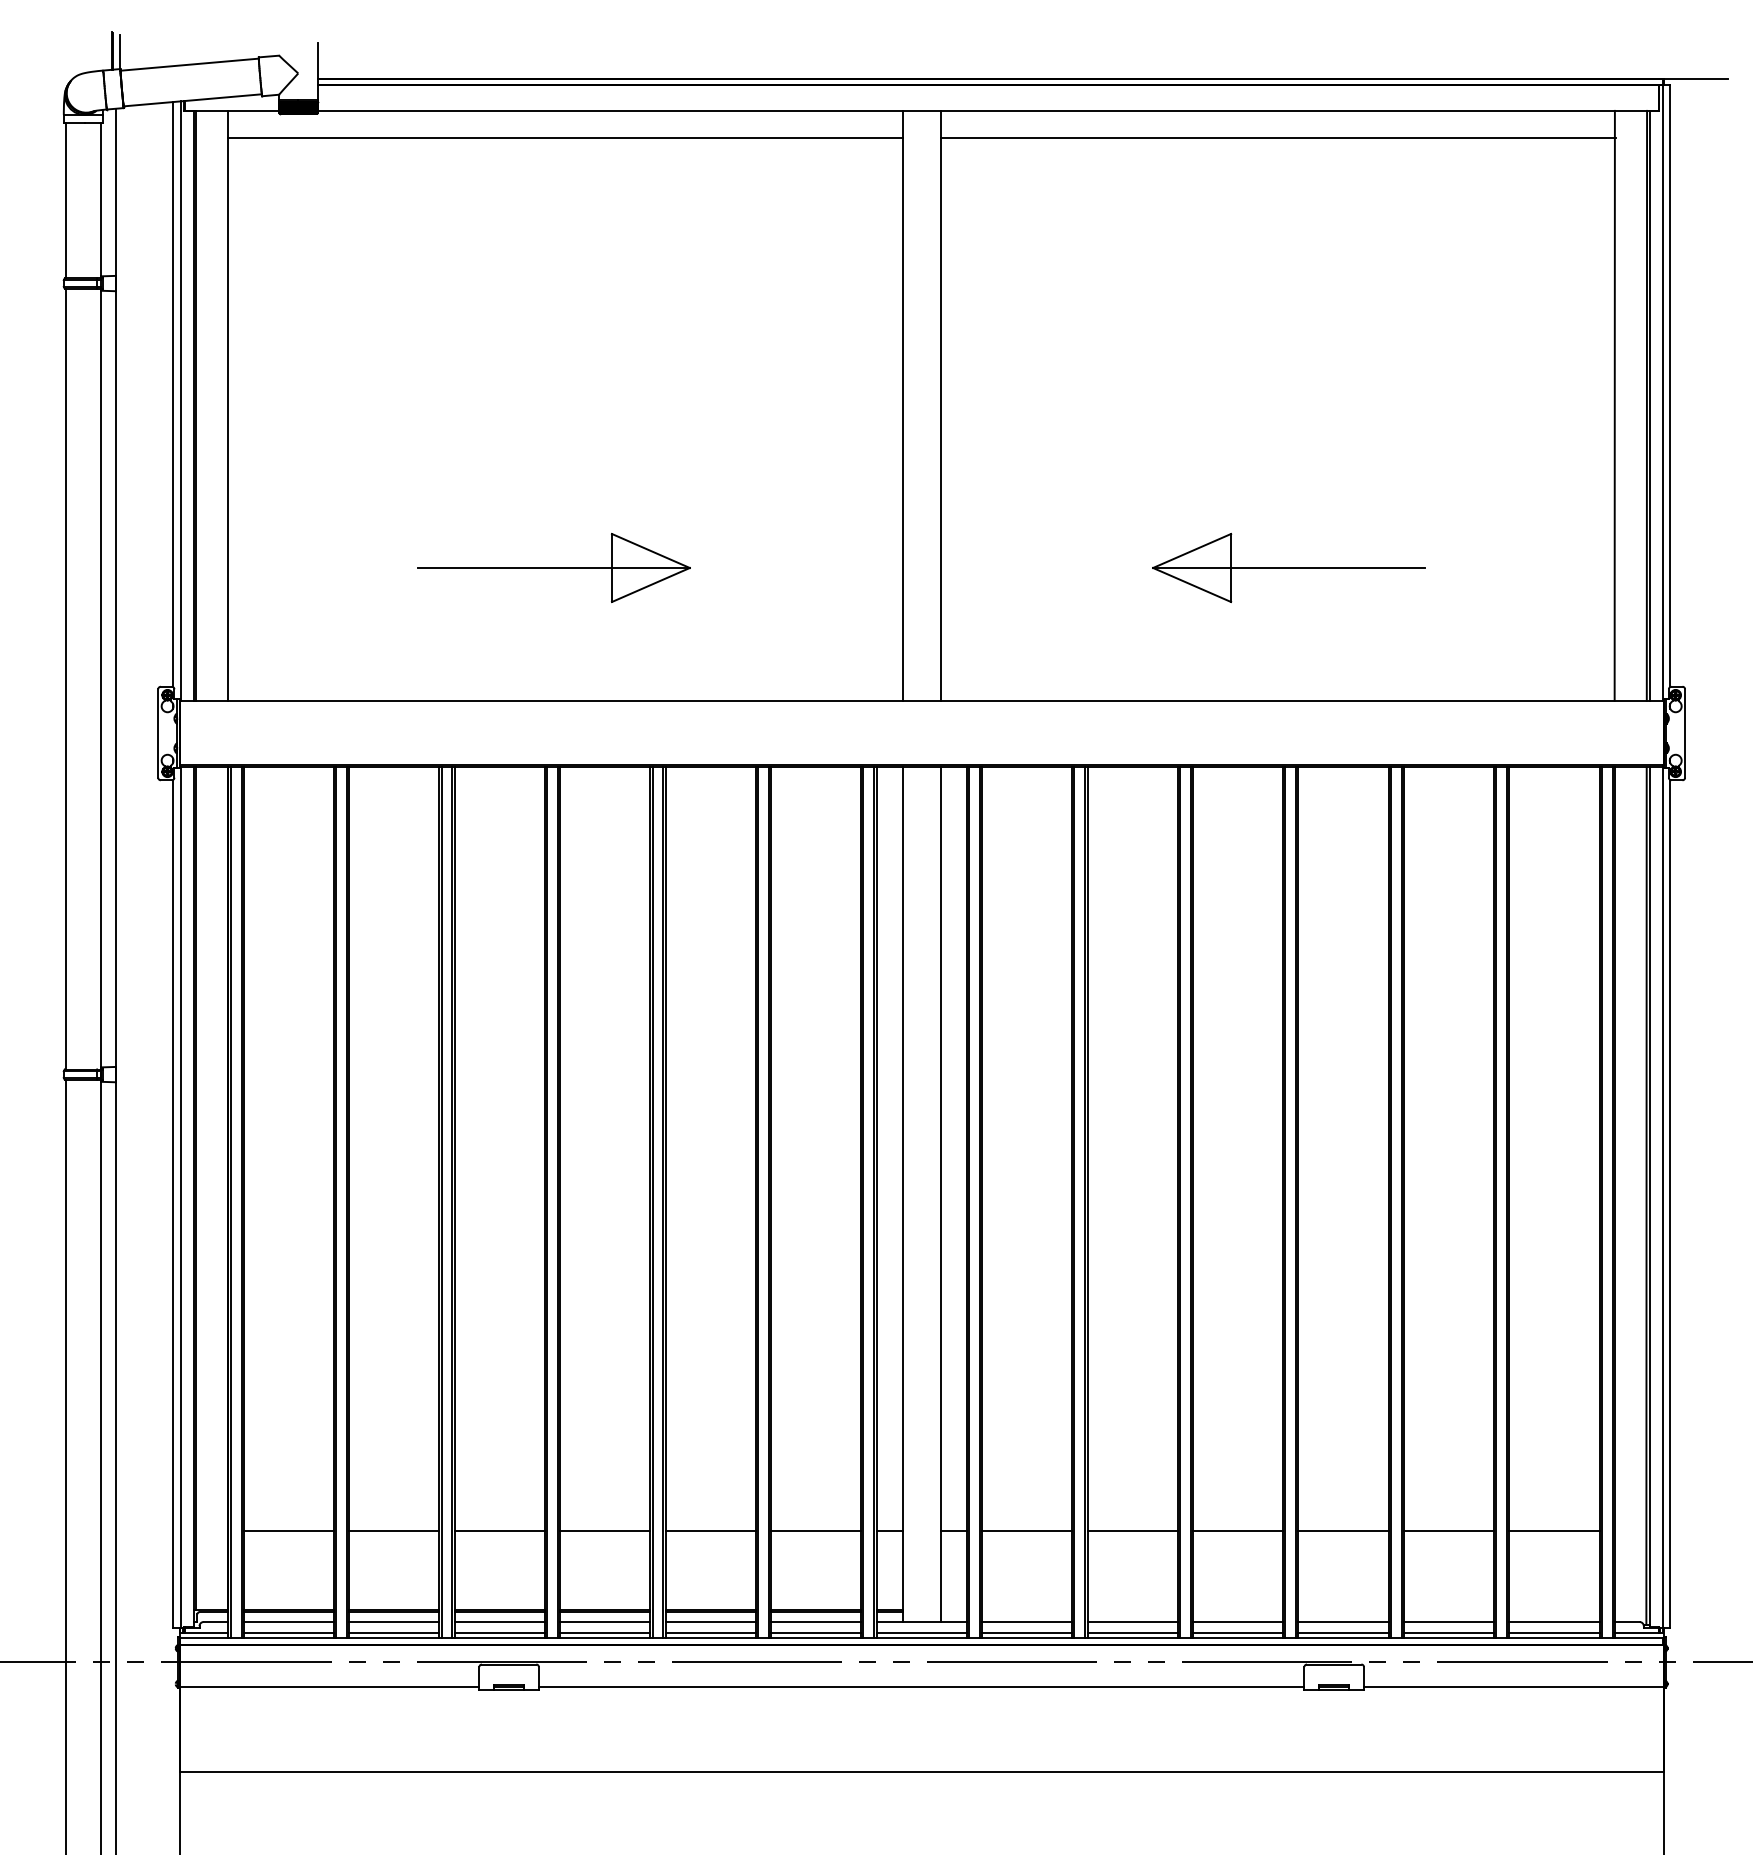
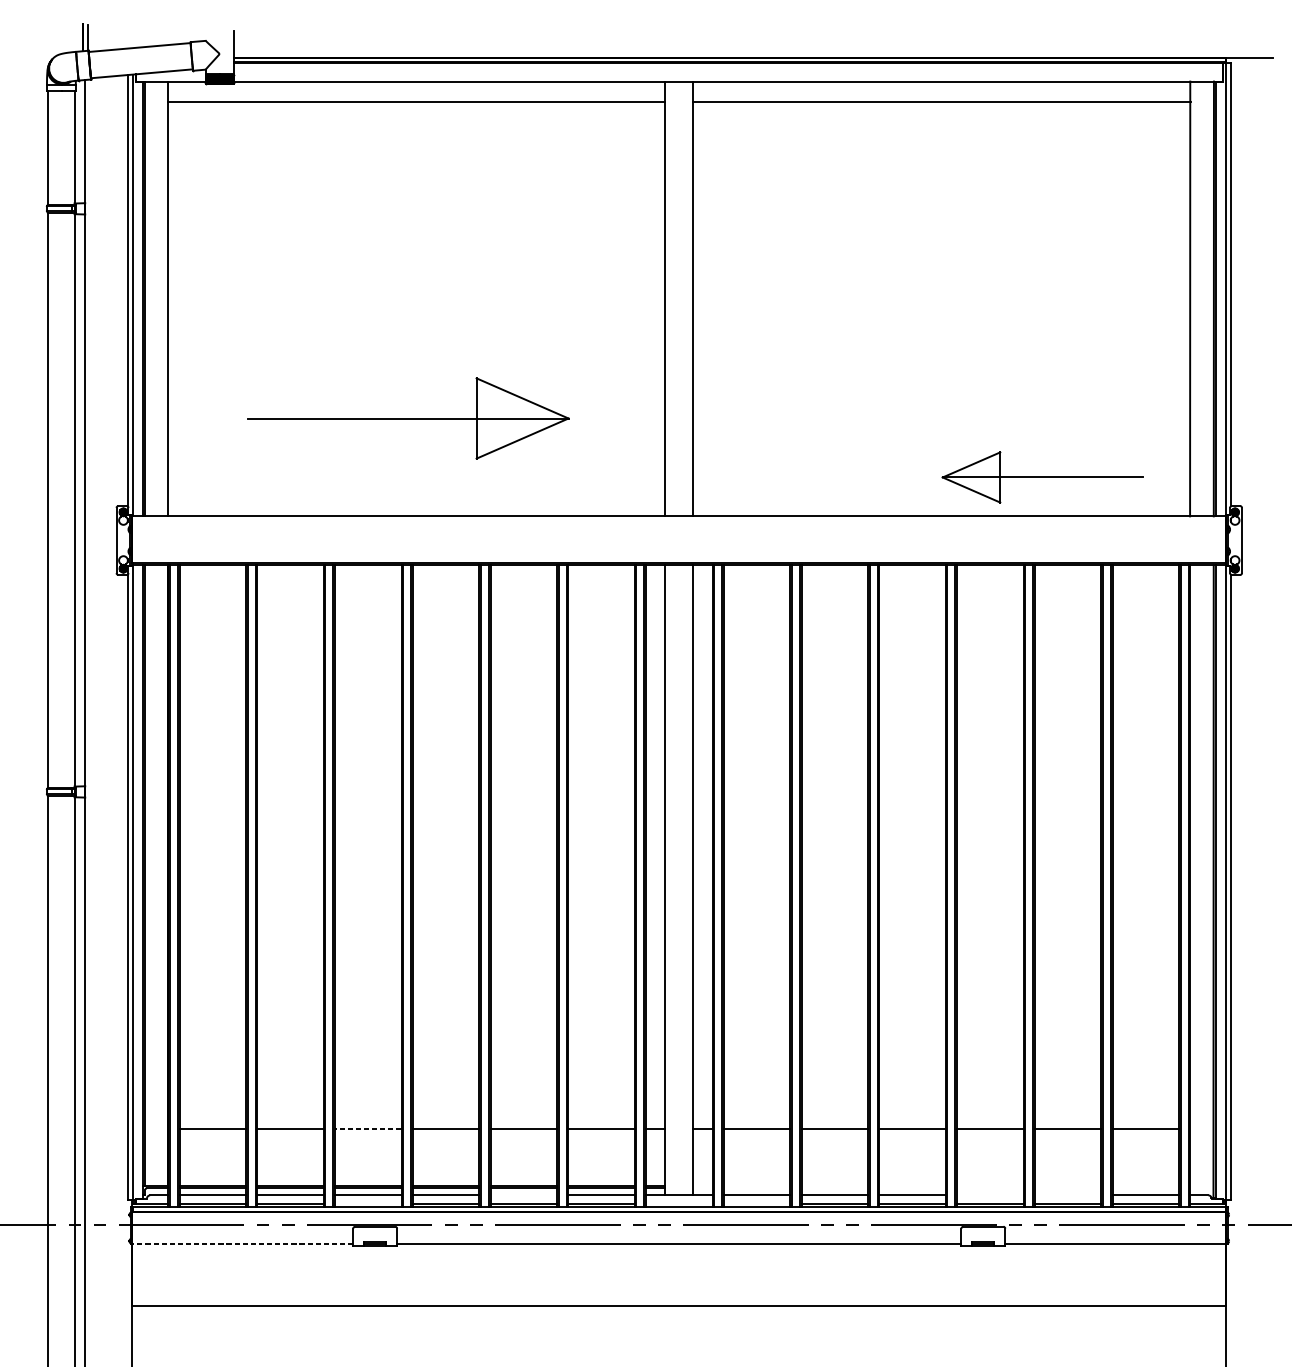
part: (553, 567) -> (407, 418), size x1.6
part: (1288, 567) -> (1042, 477), moved
line: (499, 1531) -> (368, 1128), solid -> dashed
line: (710, 1621) -> (523, 1195), removed
line: (1343, 1621) -> (990, 1195), removed
line: (1448, 1621) -> (1067, 1195), removed
line: (499, 1633) -> (368, 1203), removed
line: (921, 1633) -> (679, 1203), removed
line: (1027, 1633) -> (757, 1203), removed
line: (329, 1687) -> (242, 1243), solid -> dashed

